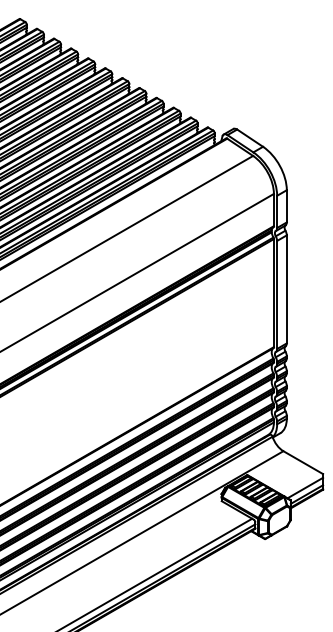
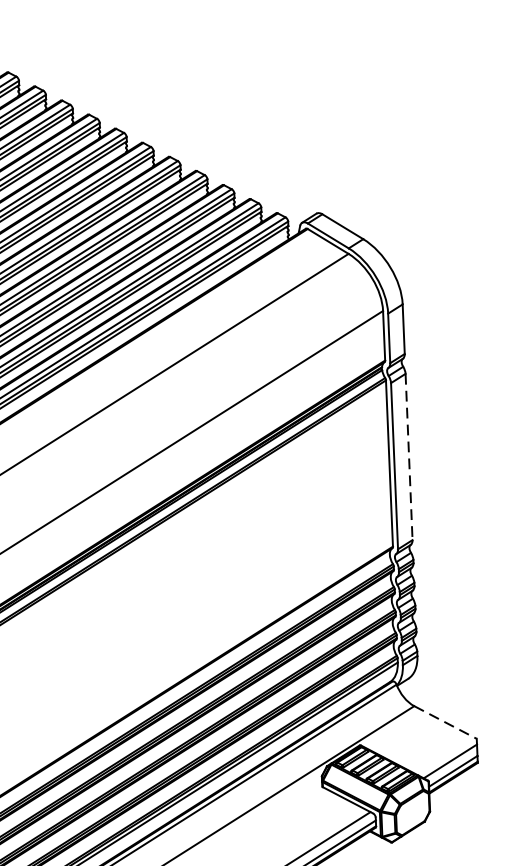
line: (286, 289) -> (408, 457), solid -> dashed
line: (303, 462) -> (445, 722), solid -> dashed

